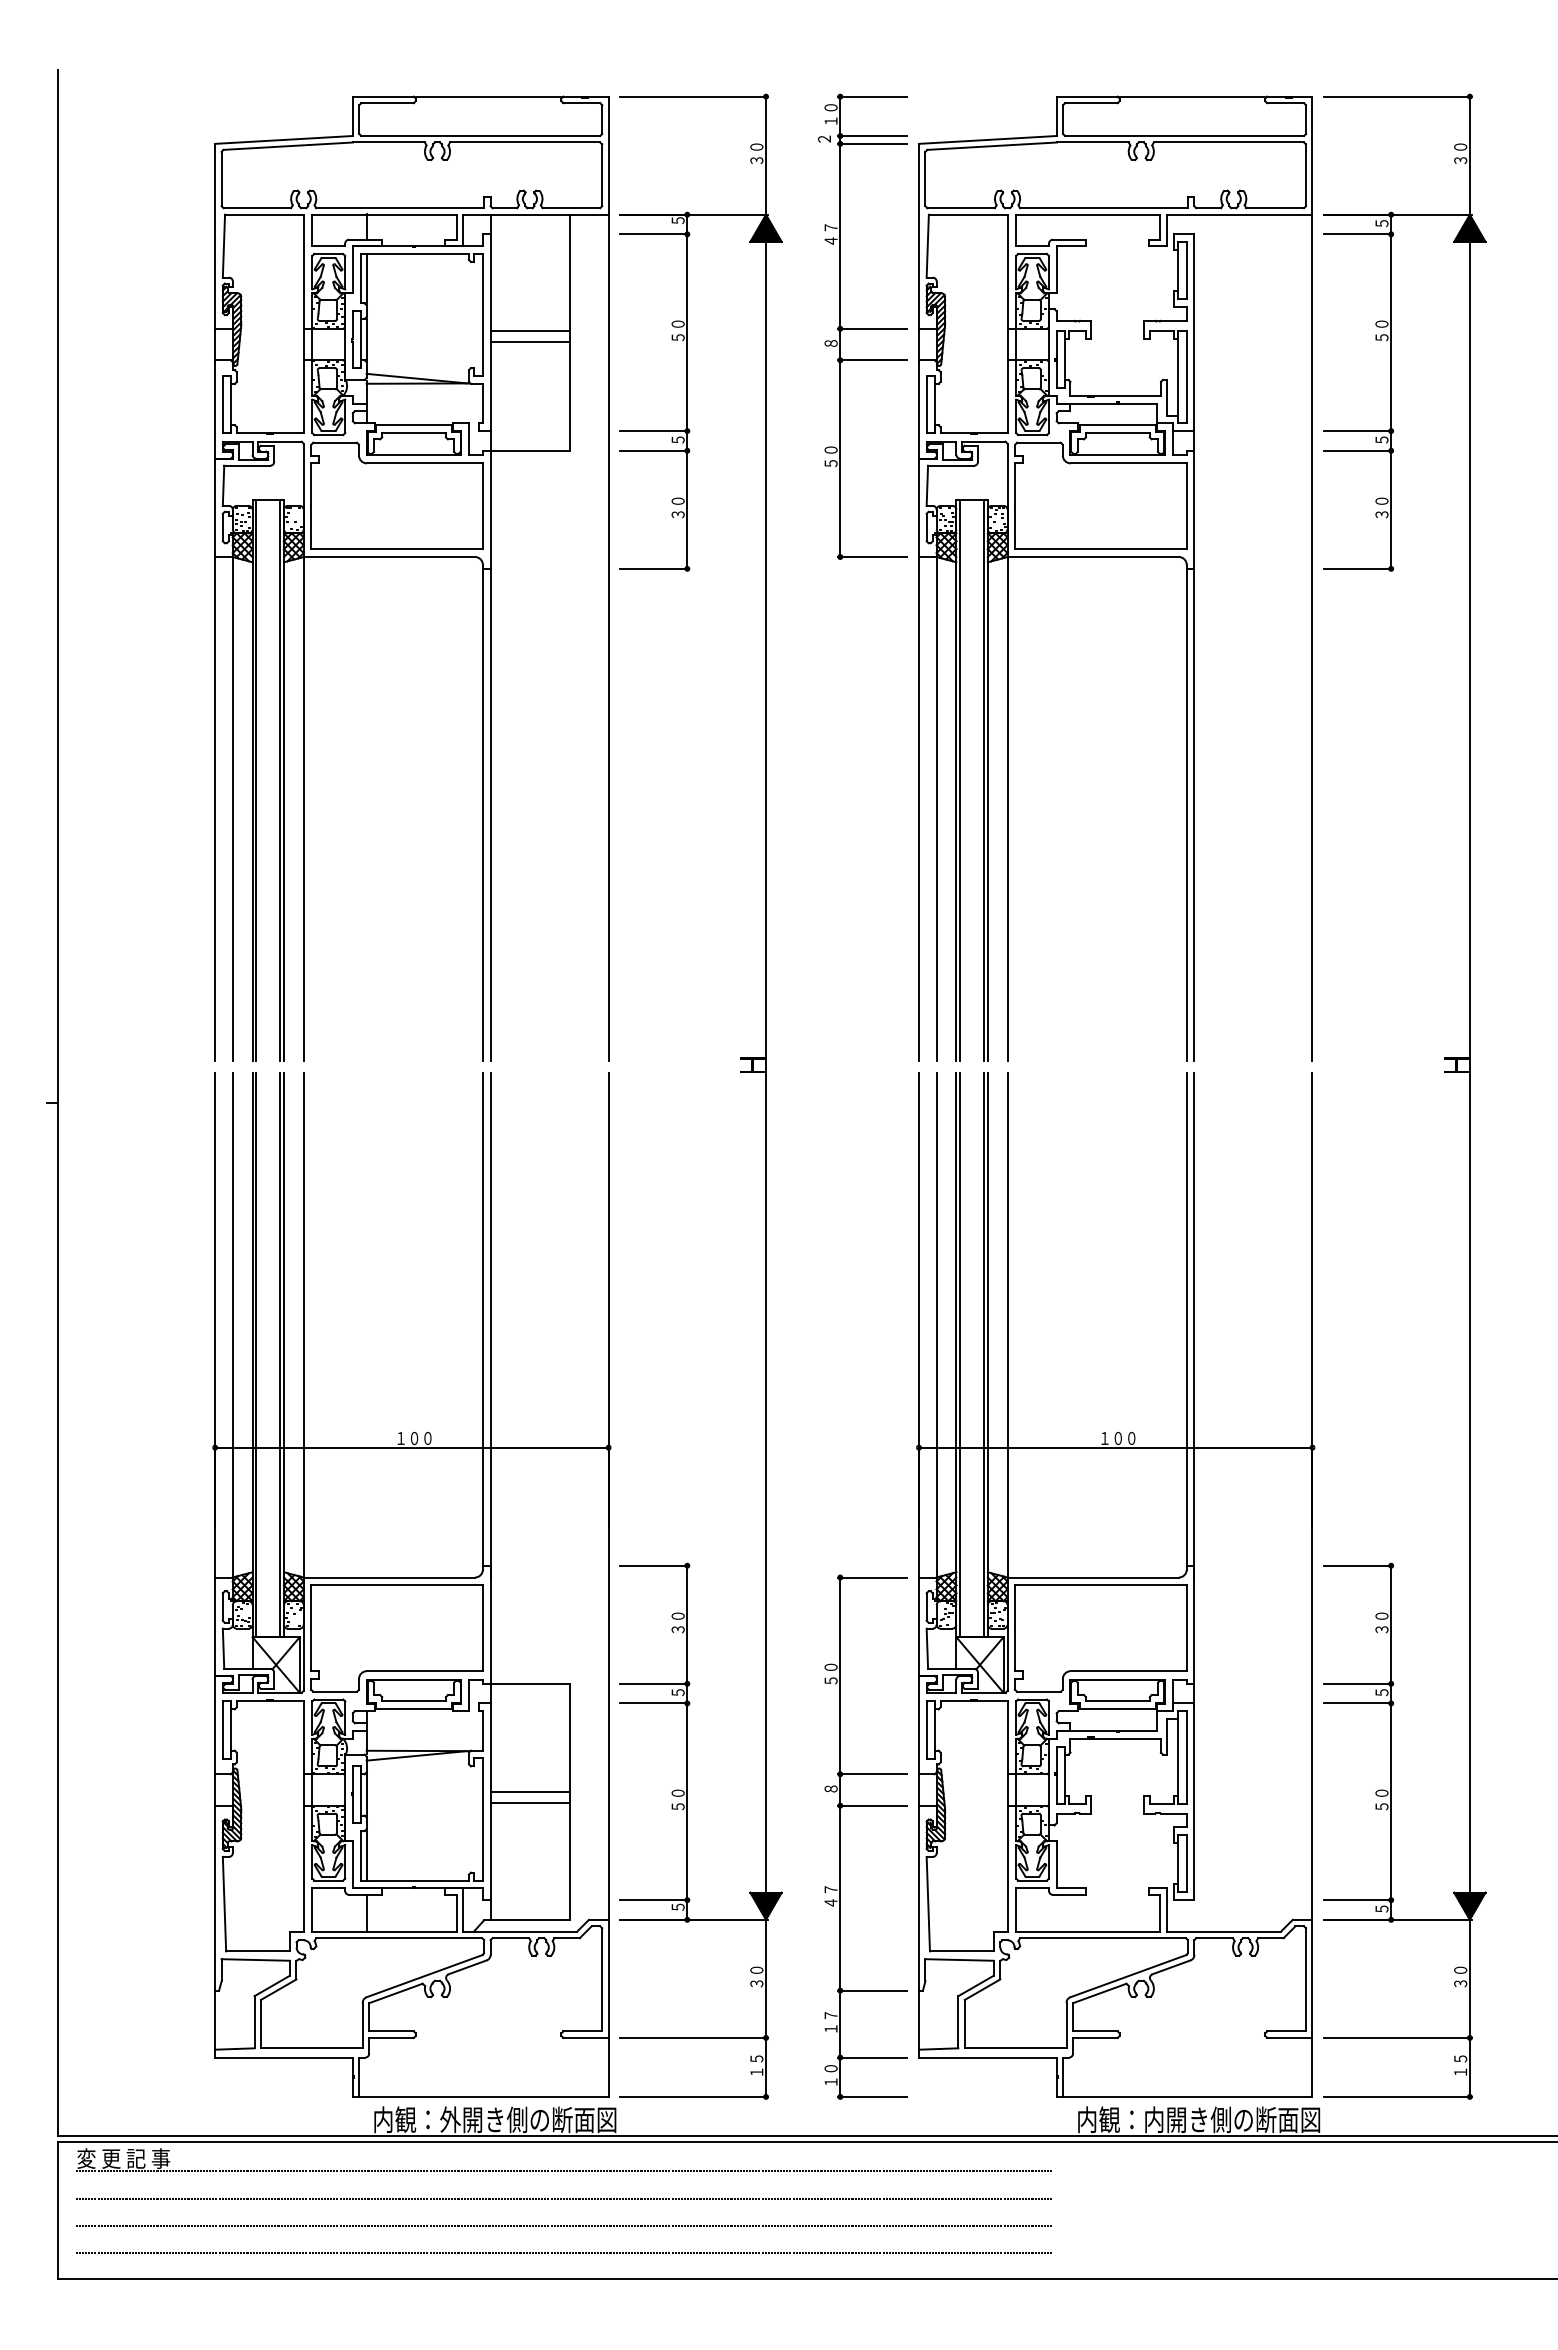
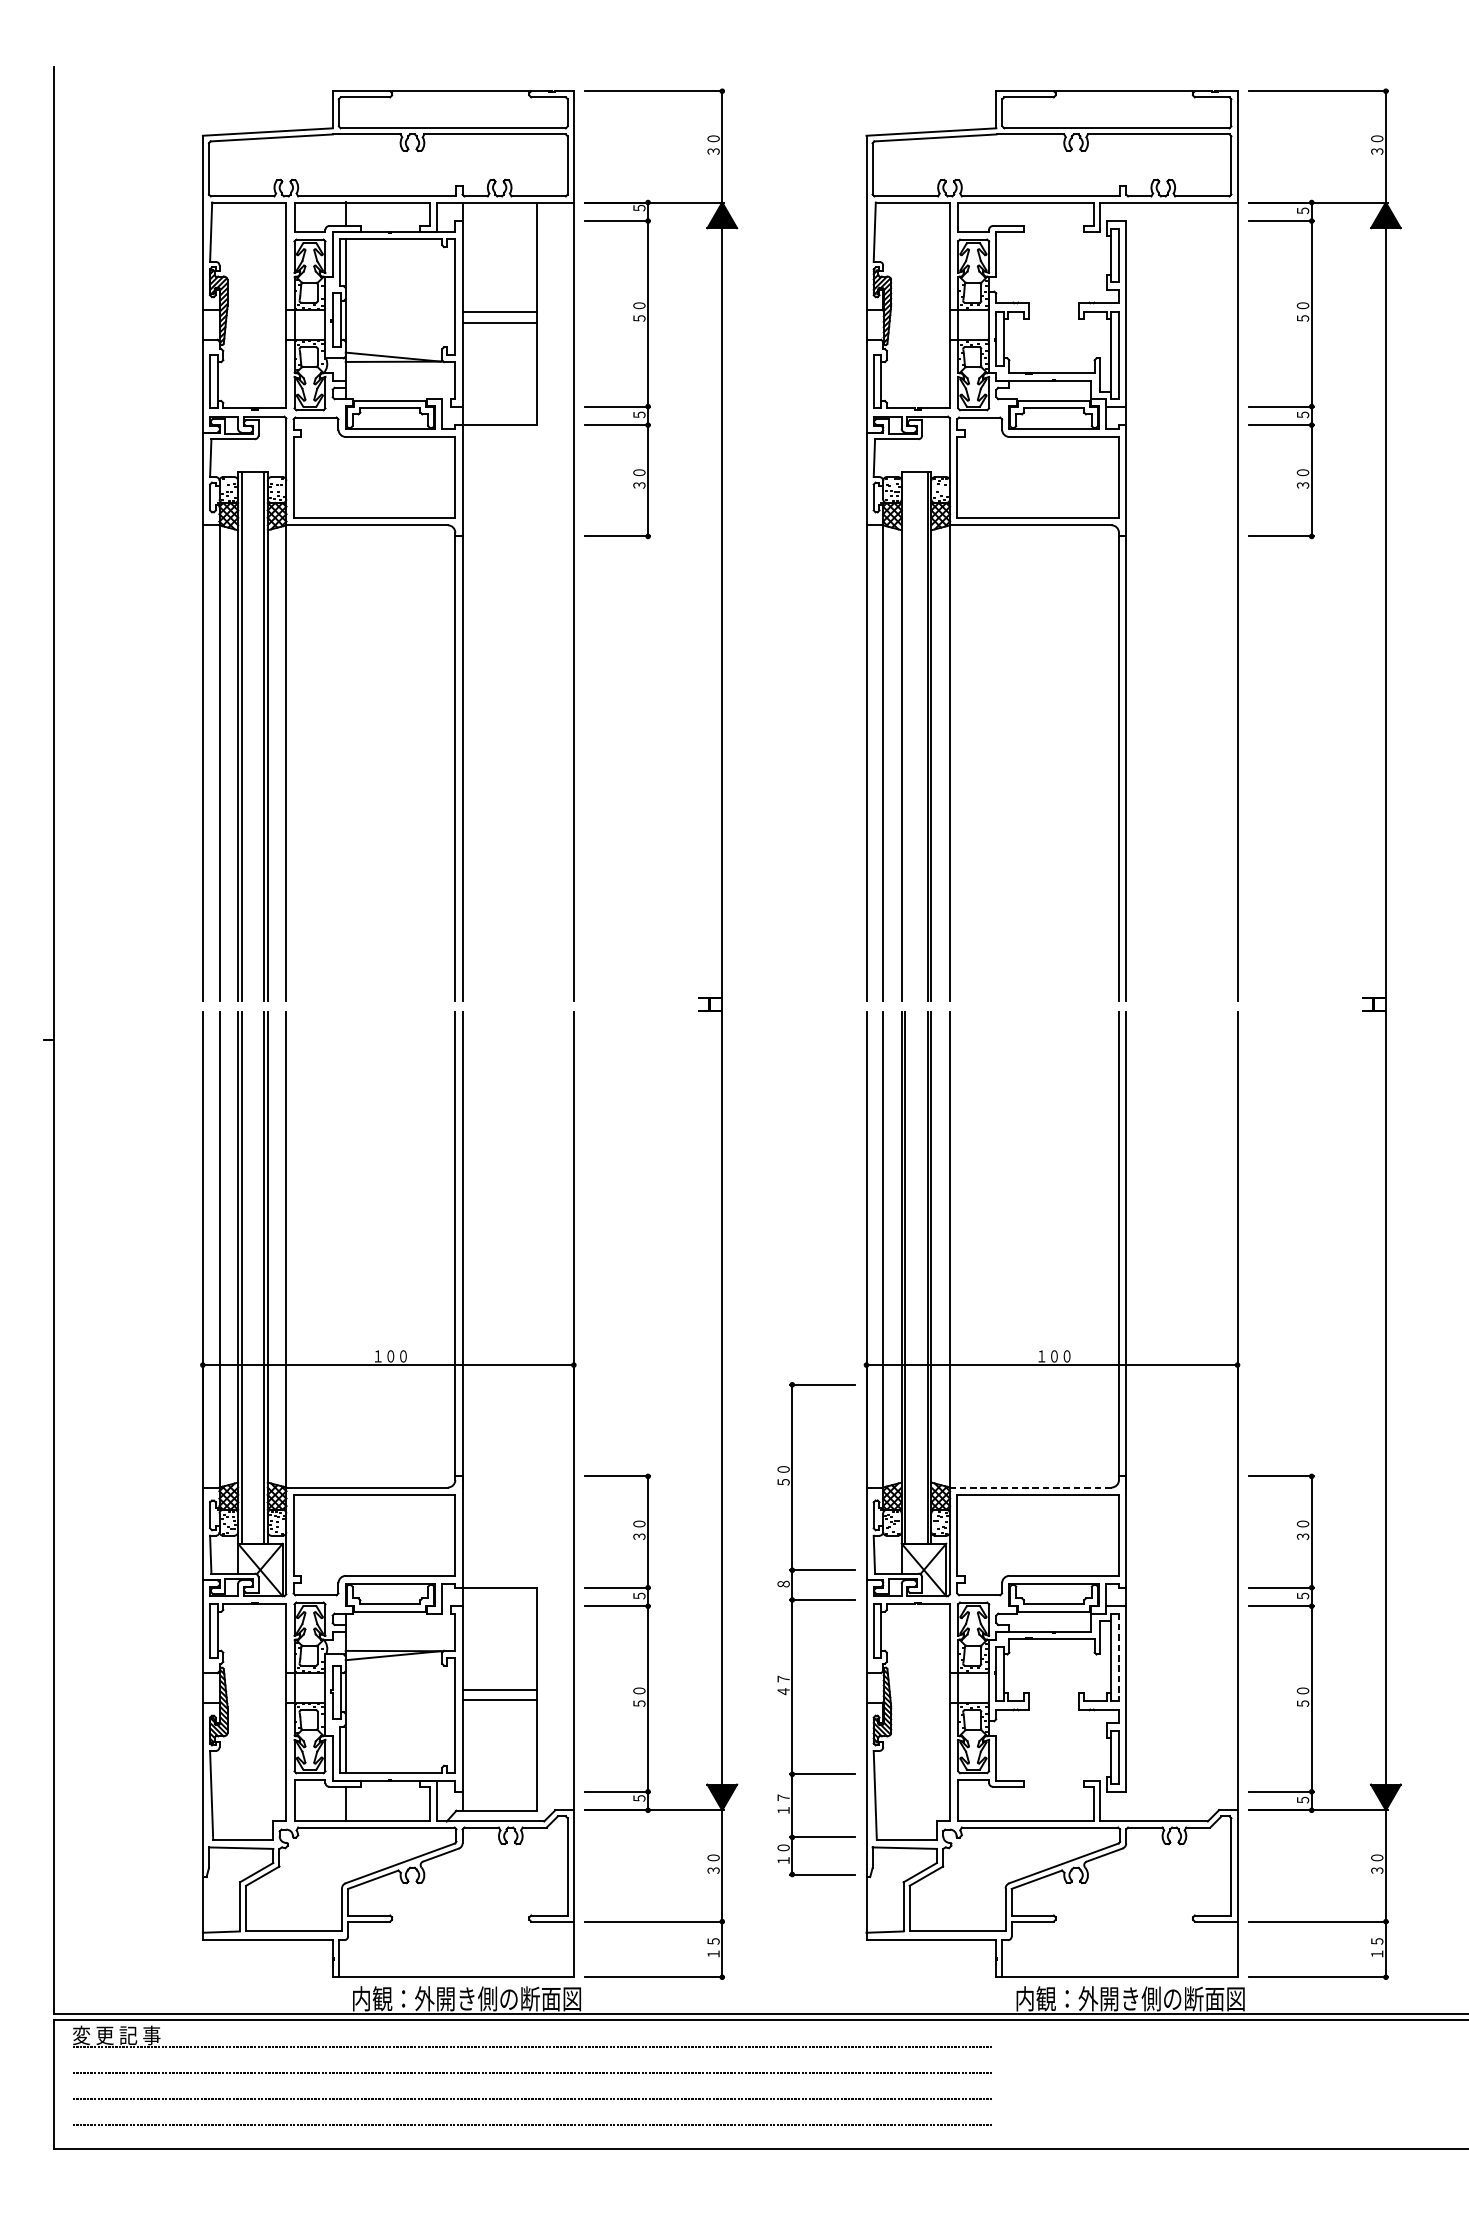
part: (862, 326) -> (813, 307), removed
line: (960, 780) -> (905, 736), removed
line: (1093, 1577) -> (1031, 1487), solid -> dashed
line: (1186, 1757) -> (1118, 1657), solid -> dashed
part: (840, 1836) -> (792, 1628), moved
text: (1153, 2119) -> (1087, 1998), 内観：内開き側の断面図 -> 内観：外開き側の断面図

